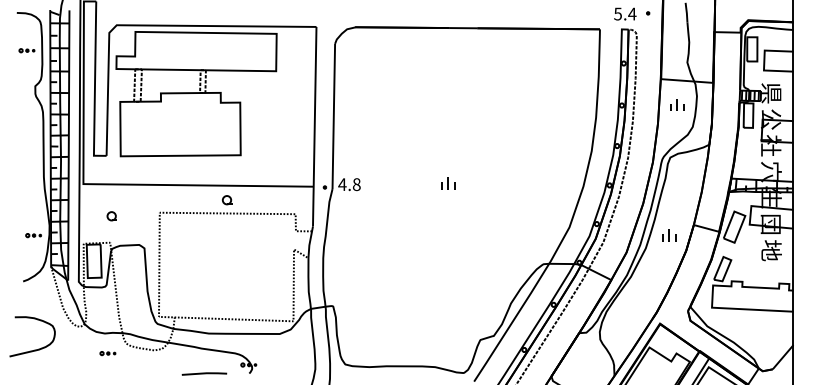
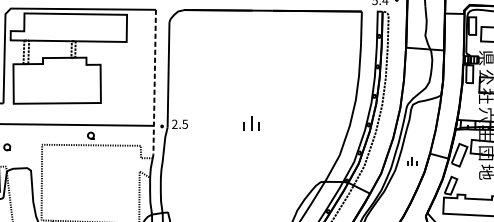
part: (677, 104) -> (418, 66), removed
line: (314, 128) -> (154, 83), solid -> dashed
part: (448, 183) -> (251, 123), size x1.6
text: (349, 184) -> (179, 124), 4.8 -> 2.5

